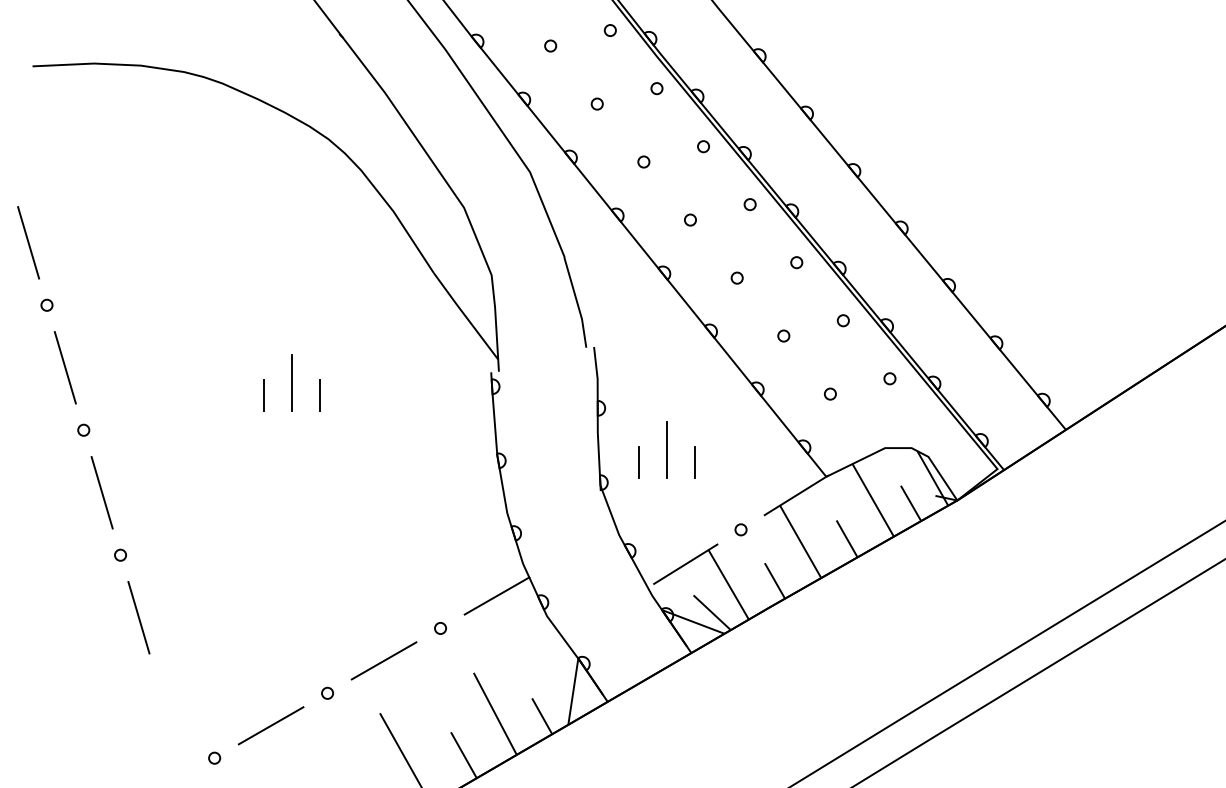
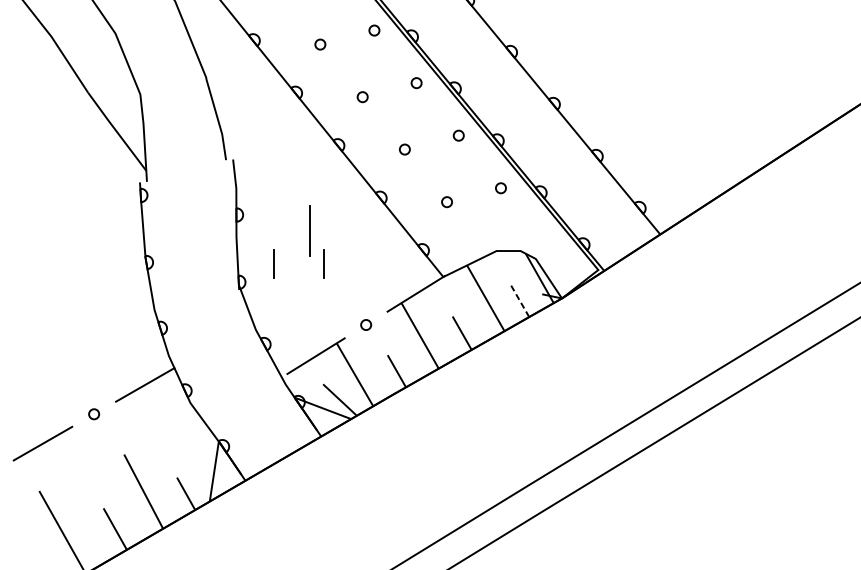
line: (666, 449) -> (309, 230), moved
line: (910, 502) -> (519, 300), solid -> dashed

